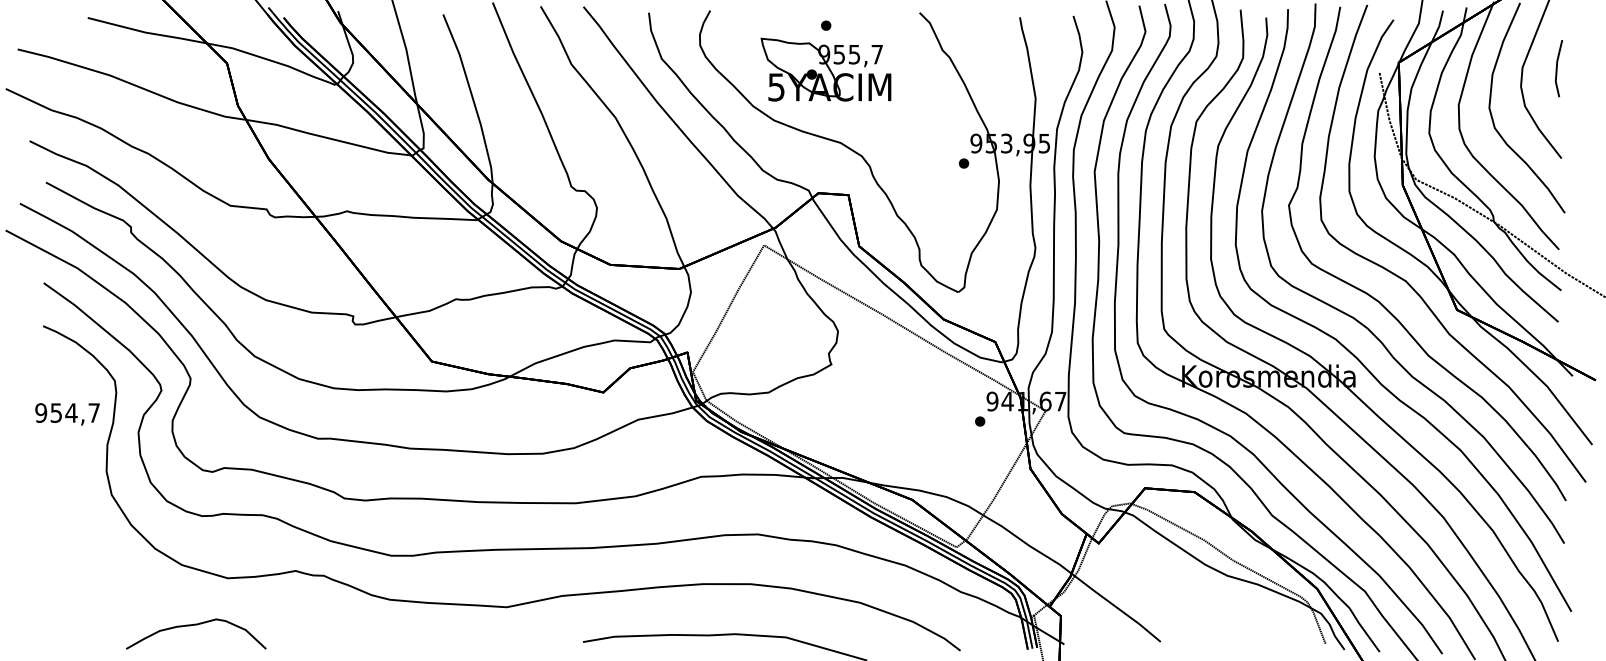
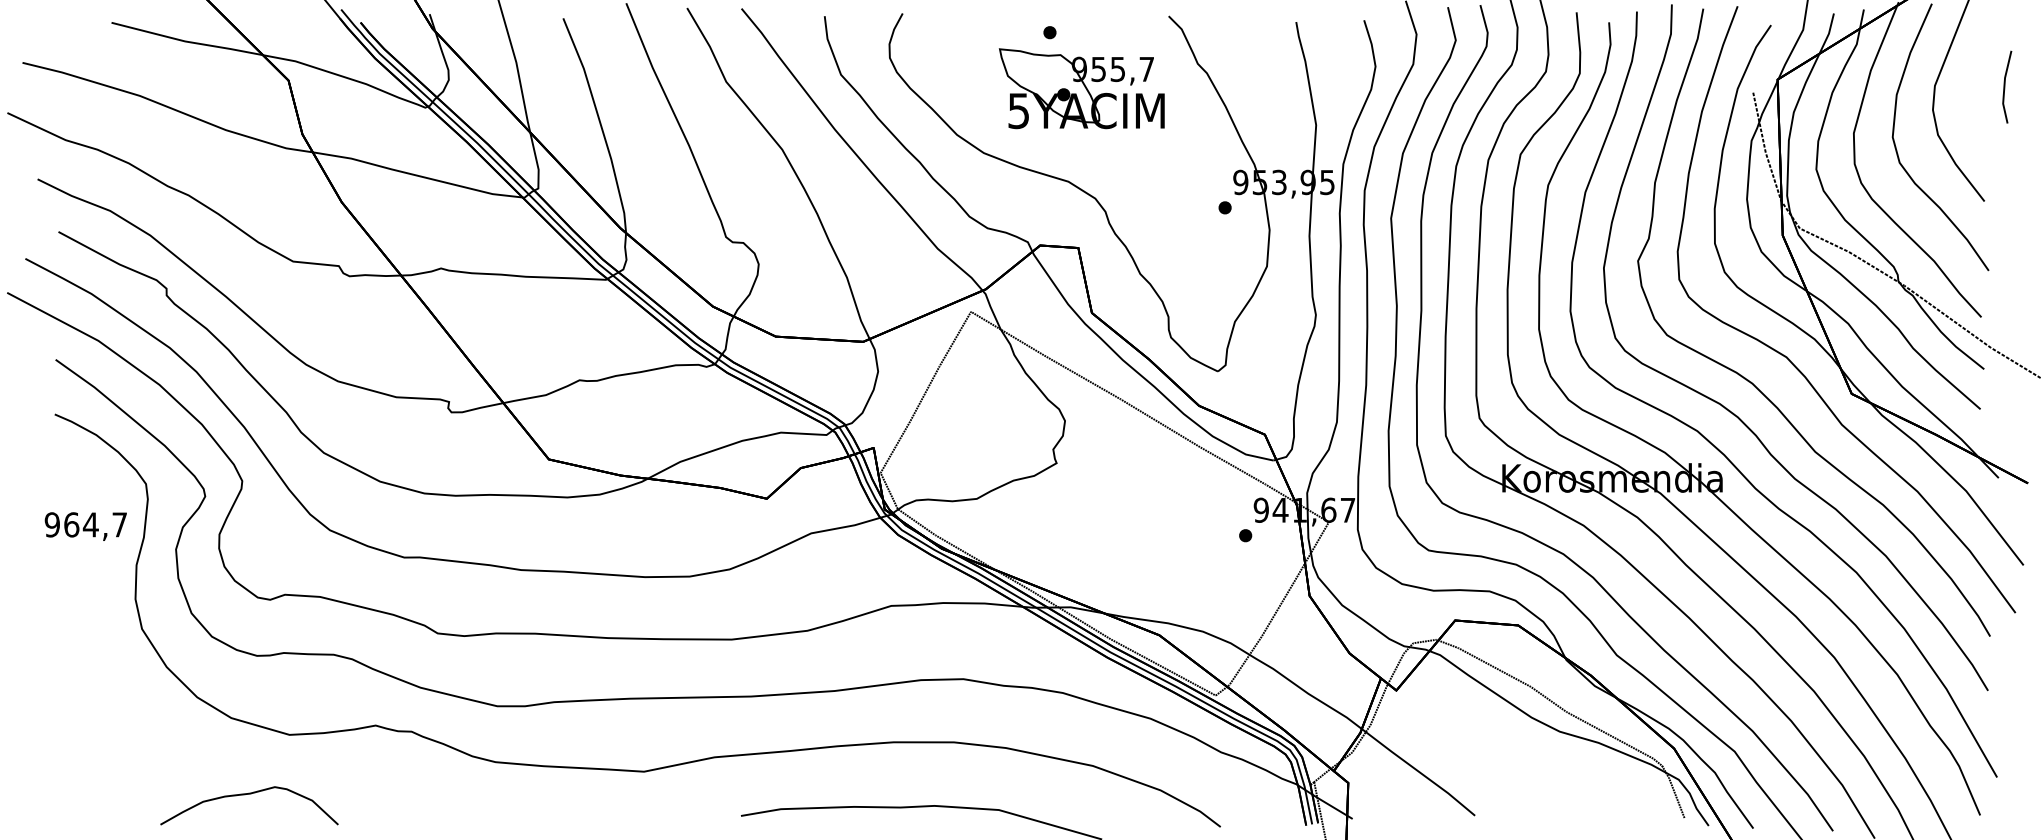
part: (1559, 68) -> (2007, 86), moved
part: (825, 69) -> (1081, 88), moved
text: (56, 412) -> (71, 524), 954,7 -> 964,7

